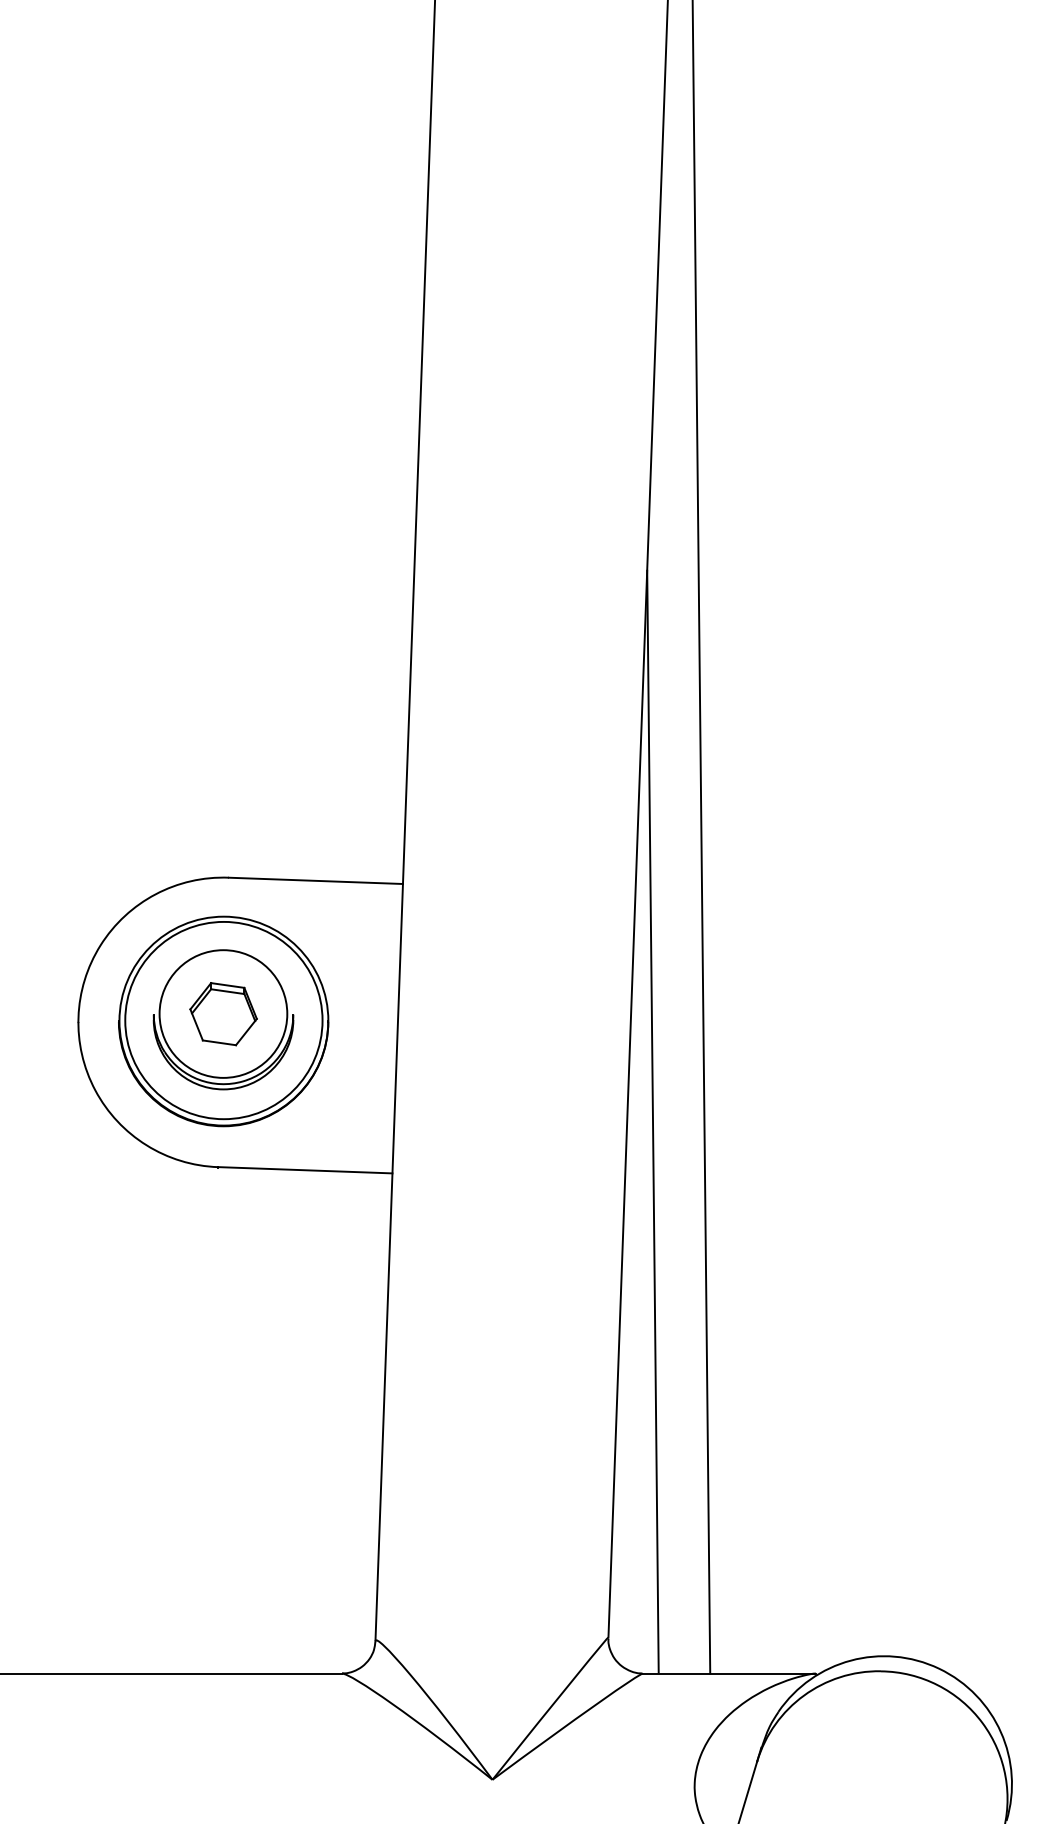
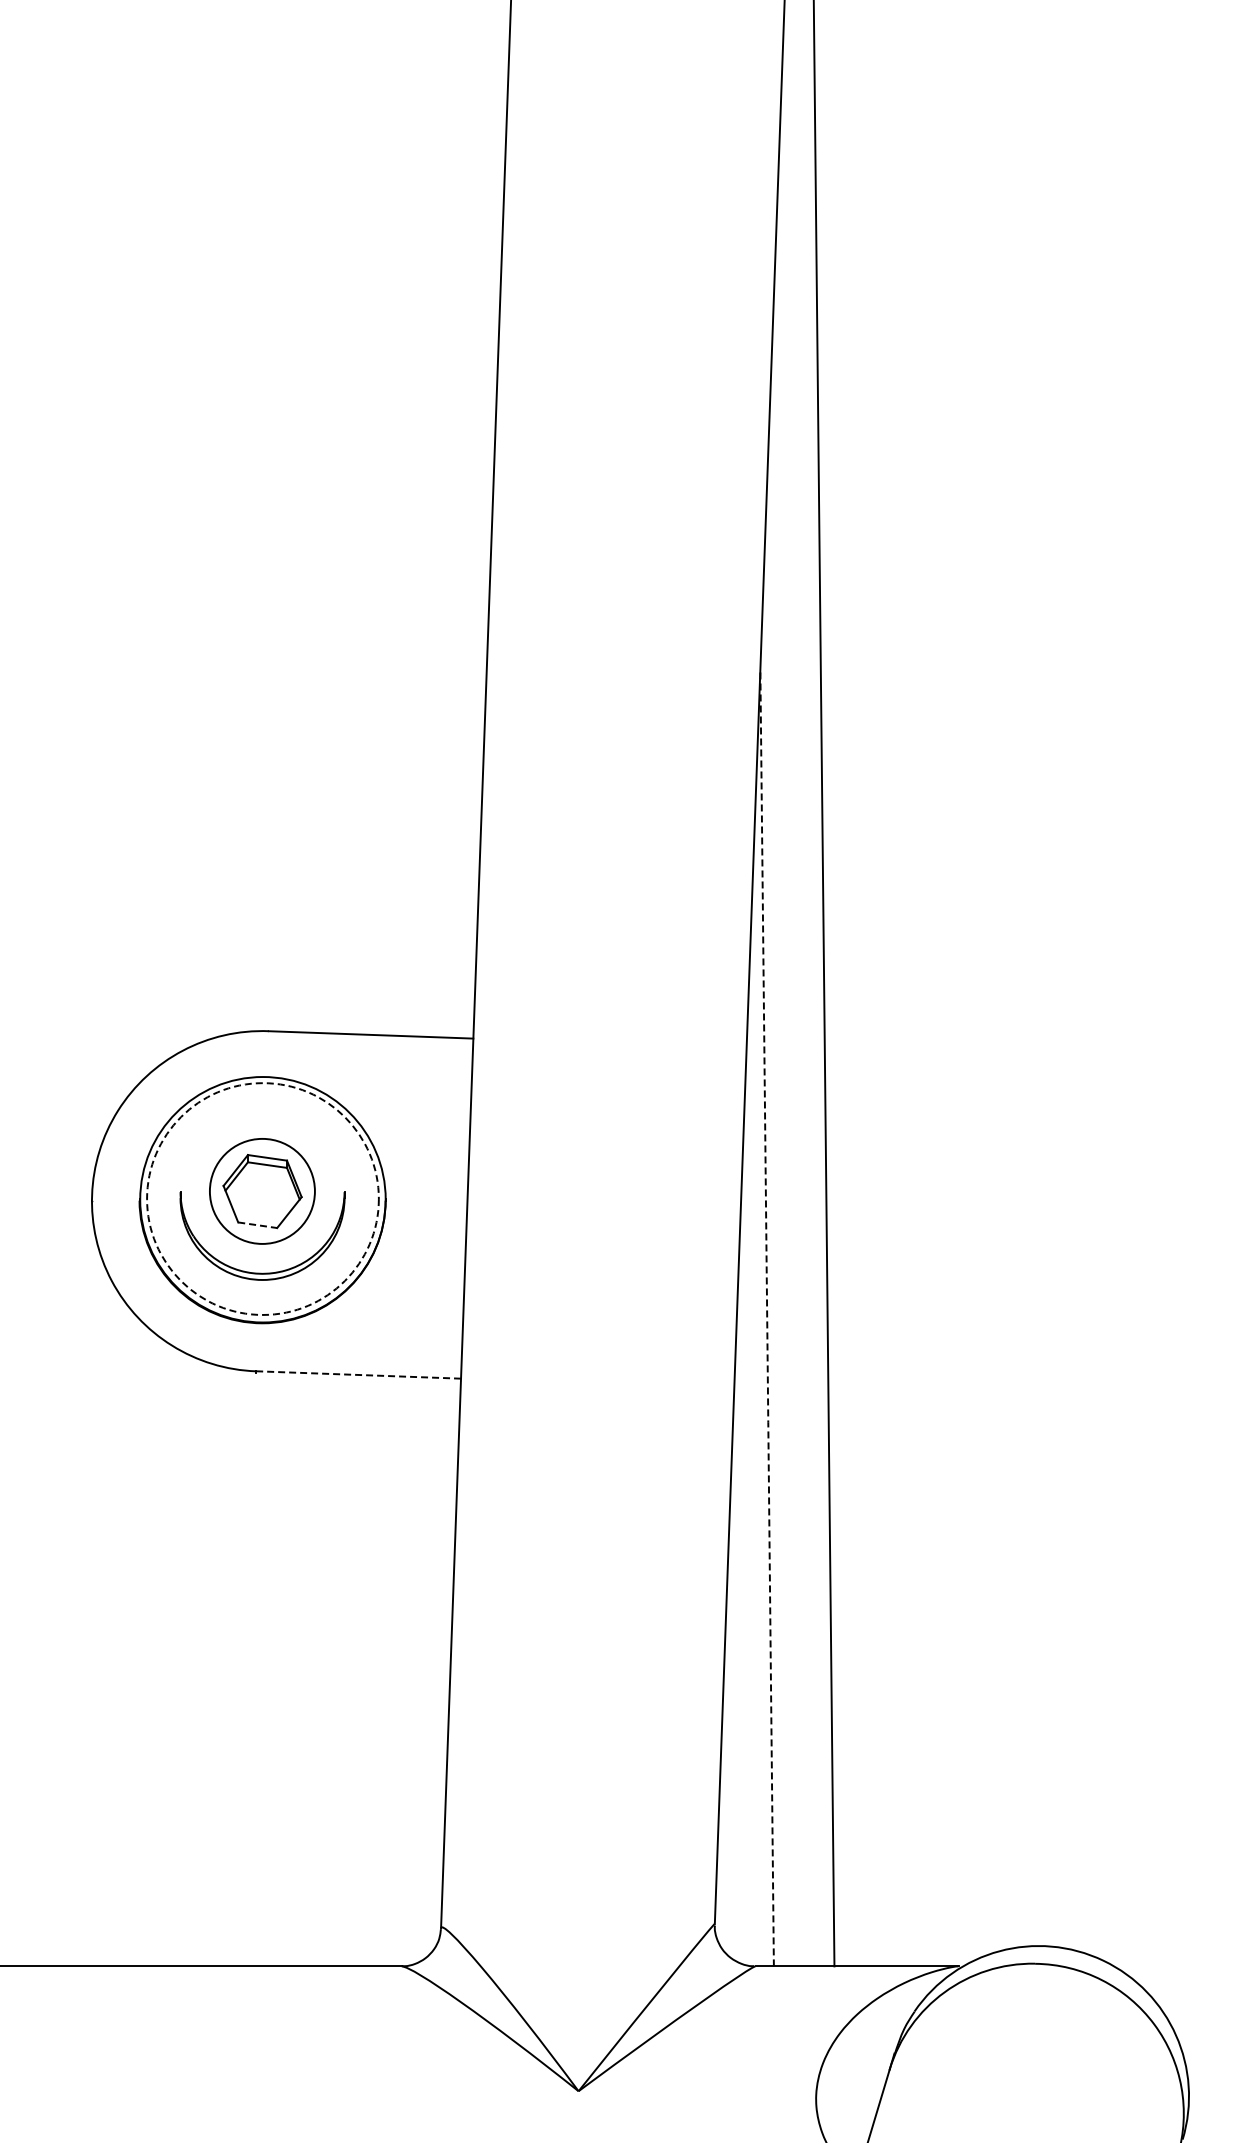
circle: (223, 1014) -> (262, 1191), size x0.7
circle: (223, 1020) -> (262, 1198), solid -> dashed
line: (219, 1043) -> (257, 1225), solid -> dashed
line: (653, 1121) -> (767, 1317), solid -> dashed
line: (305, 1169) -> (358, 1374), solid -> dashed

